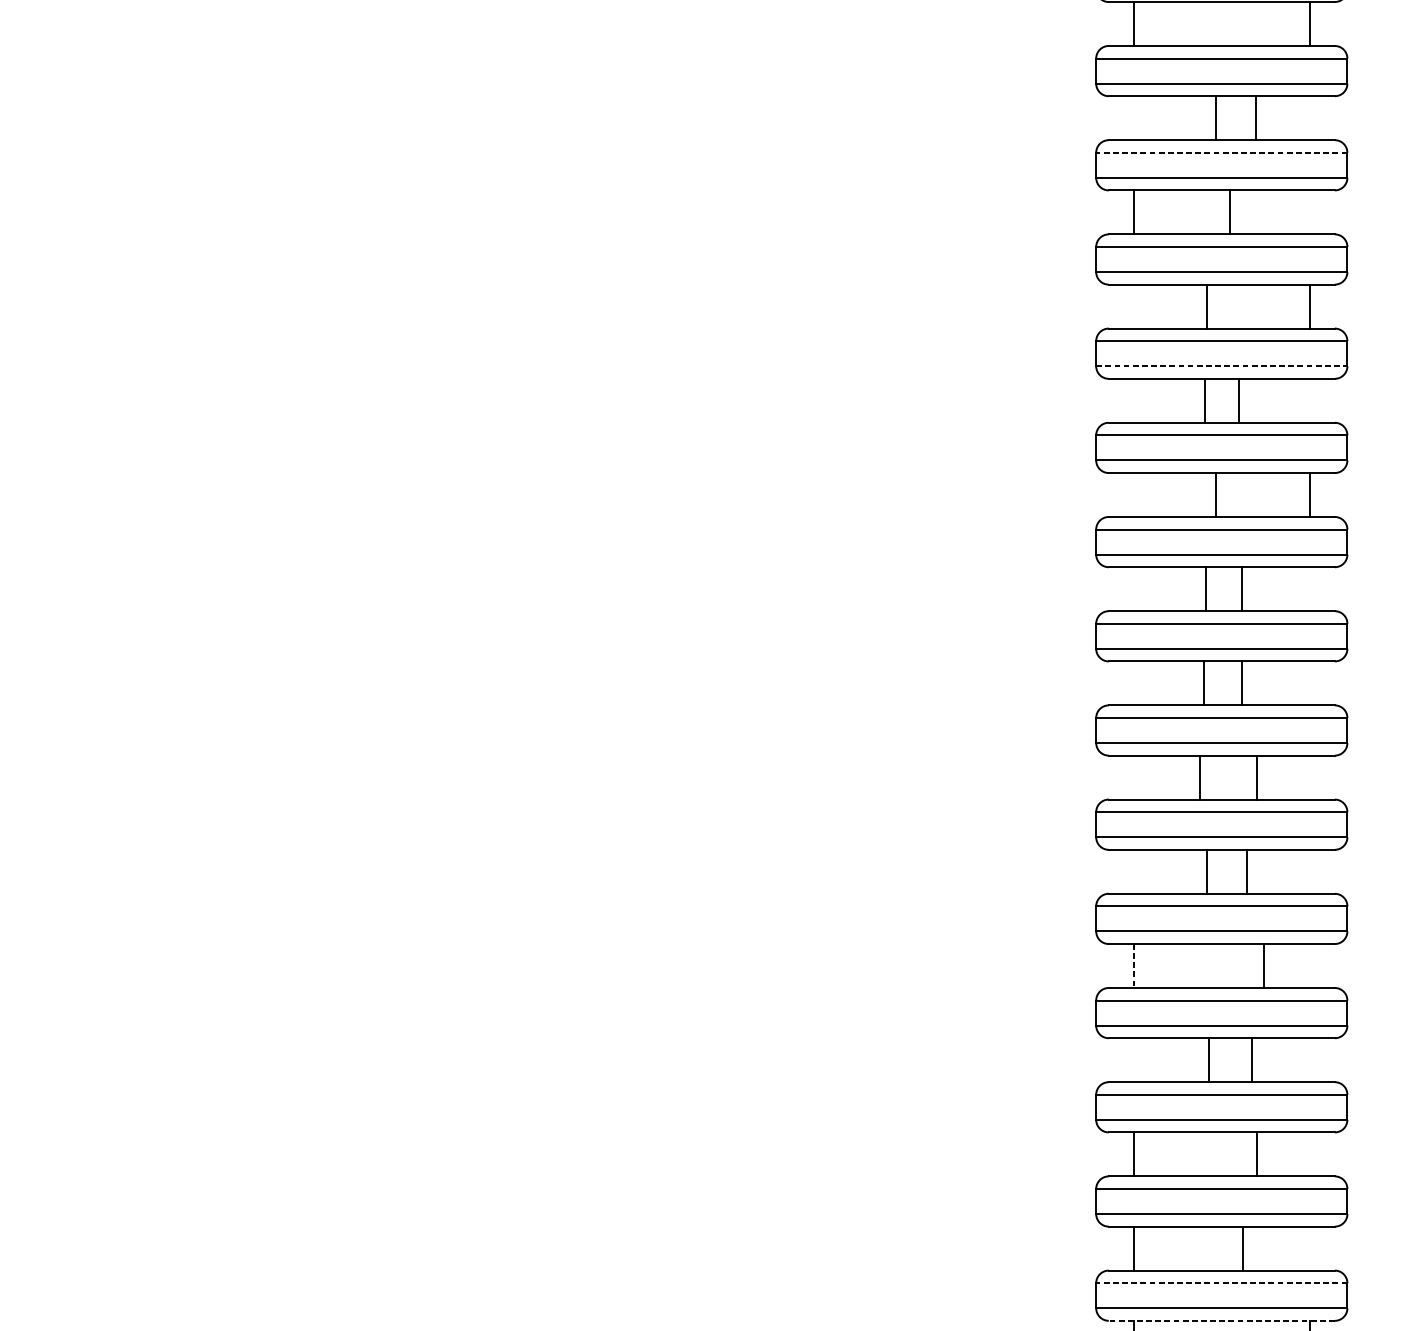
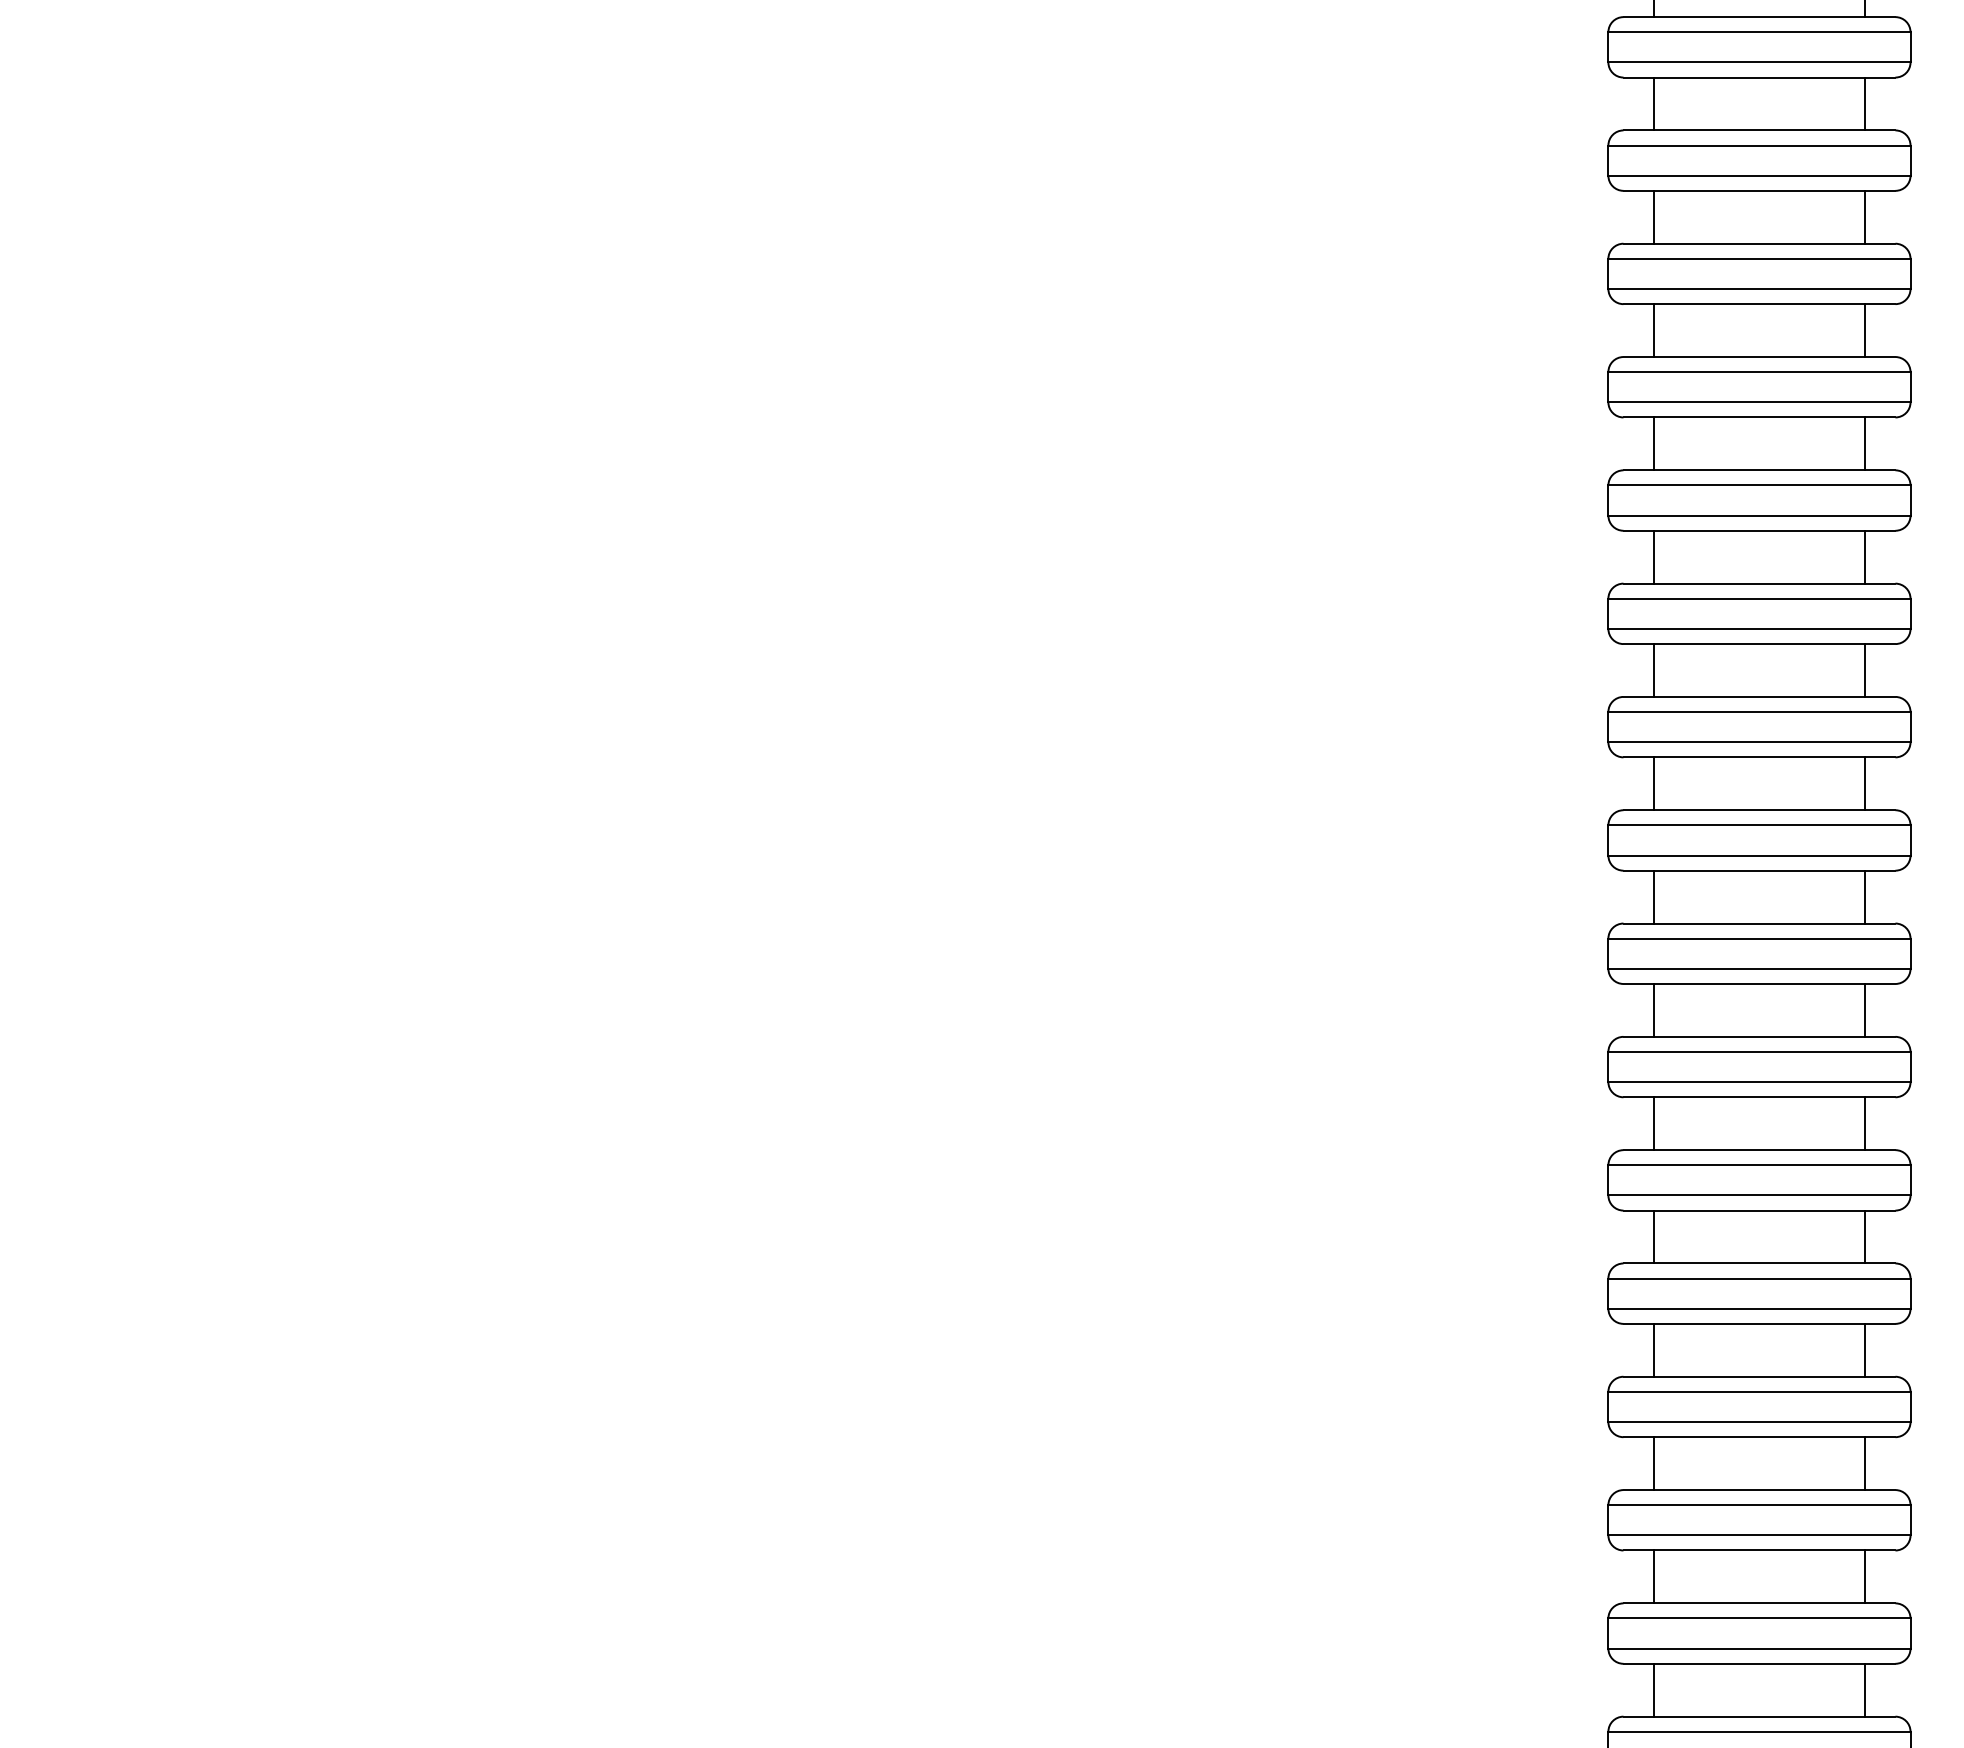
line: (1216, 117) -> (1653, 216), moved
line: (1255, 117) -> (1865, 216), moved
line: (1221, 152) -> (1758, 258), dashed -> solid
line: (1230, 212) -> (1865, 330), moved
line: (1206, 306) -> (1653, 443), moved
line: (1221, 366) -> (1759, 515), dashed -> solid
line: (1204, 400) -> (1653, 556), moved
line: (1239, 400) -> (1865, 556), moved
line: (1216, 495) -> (1653, 670), moved
line: (1206, 588) -> (1653, 783), moved
line: (1242, 588) -> (1865, 783), moved
line: (1203, 682) -> (1653, 896), moved
line: (1241, 682) -> (1865, 896), moved
line: (1200, 776) -> (1653, 1009), moved
line: (1256, 776) -> (1865, 1009), moved
line: (1206, 871) -> (1653, 1123), moved
line: (1246, 871) -> (1865, 1123), moved
line: (1264, 965) -> (1865, 1236), moved
line: (1133, 966) -> (1653, 1237), dashed -> solid
line: (1208, 1059) -> (1653, 1349), moved
line: (1251, 1059) -> (1865, 1349), moved
line: (1257, 1154) -> (1865, 1463), moved
line: (1243, 1248) -> (1865, 1576), moved
line: (1221, 1283) -> (1758, 1618), dashed -> solid
line: (1221, 1320) -> (1759, 1663), dashed -> solid

